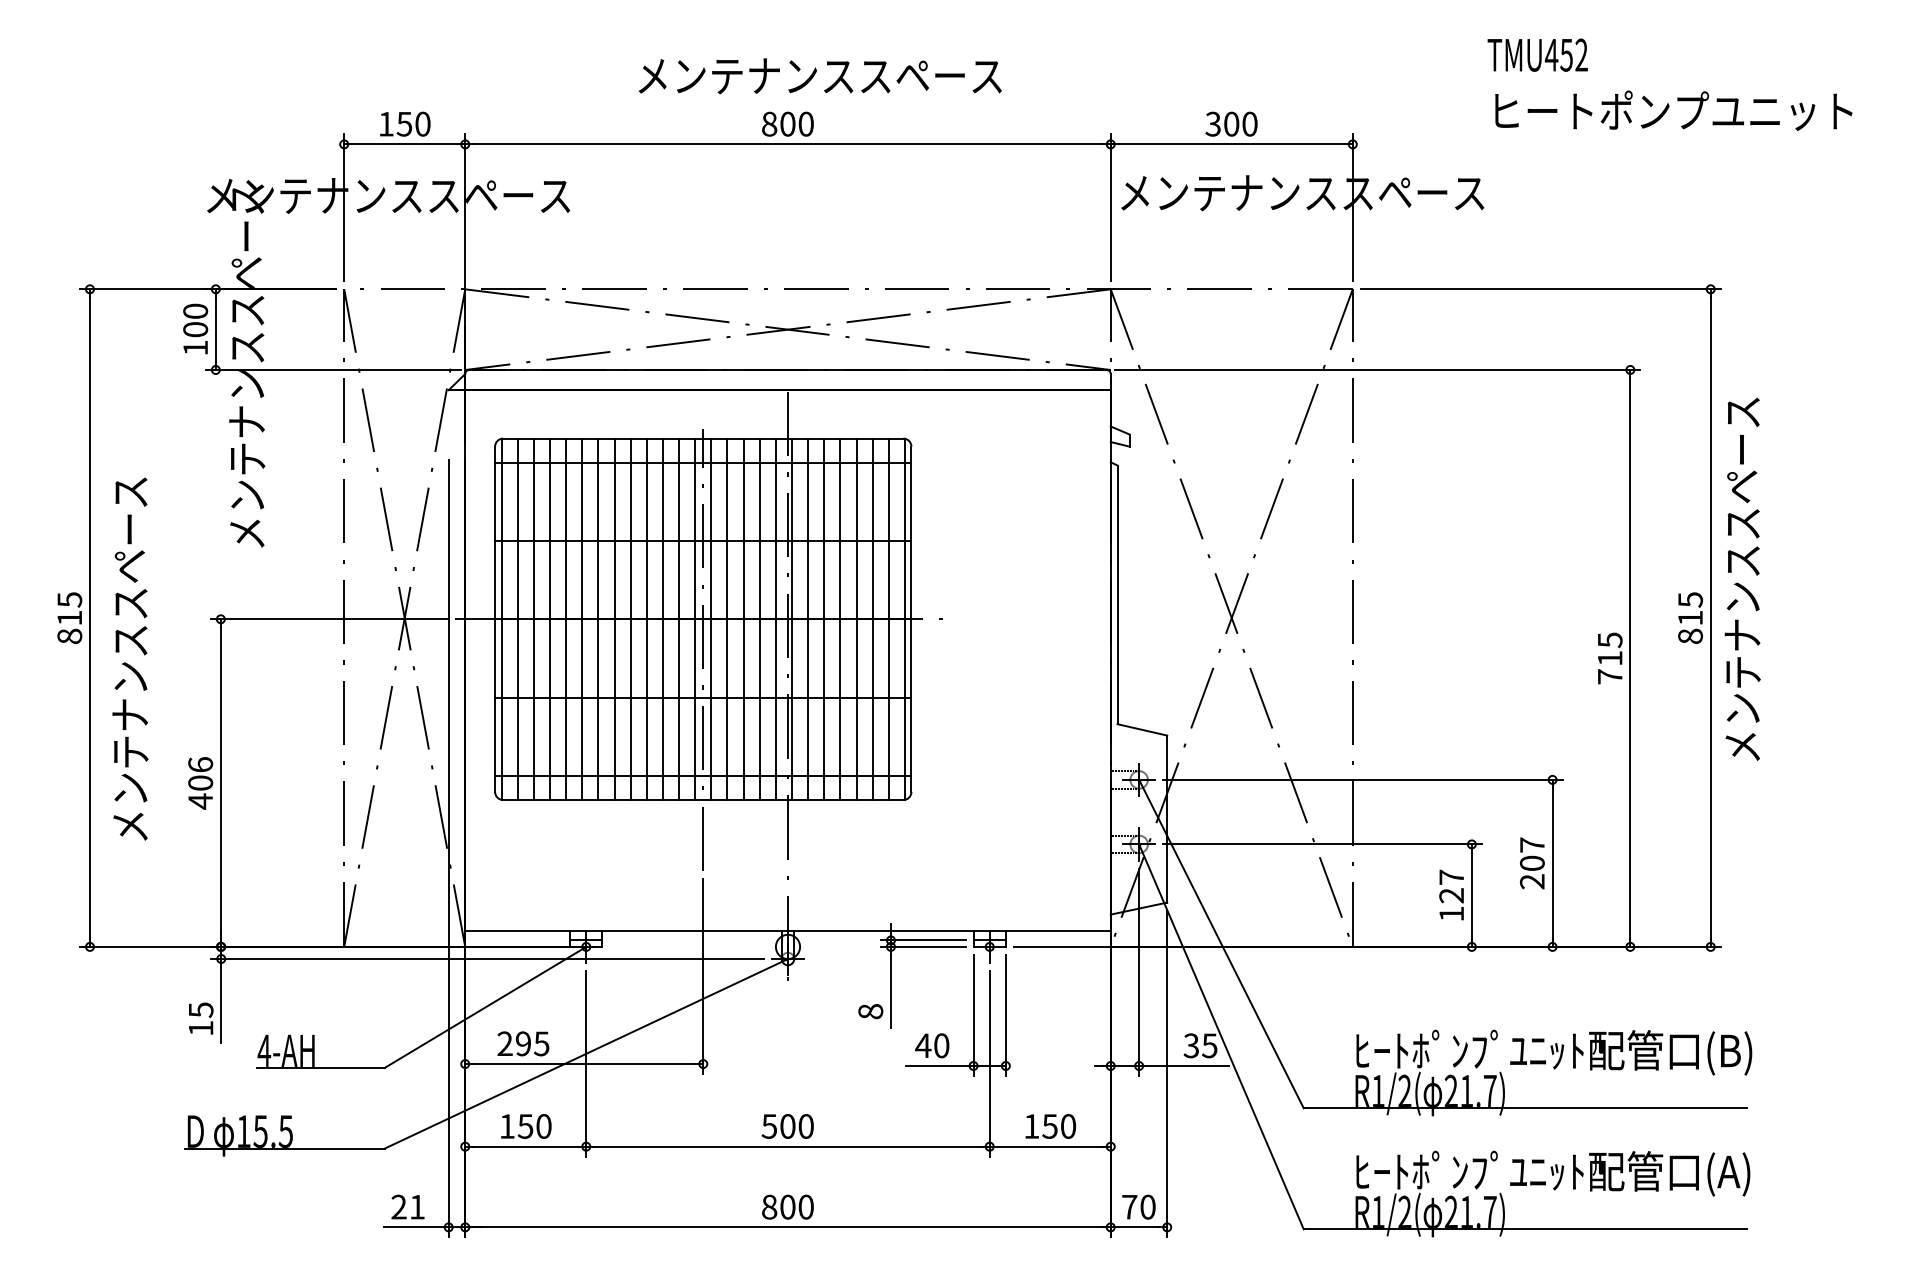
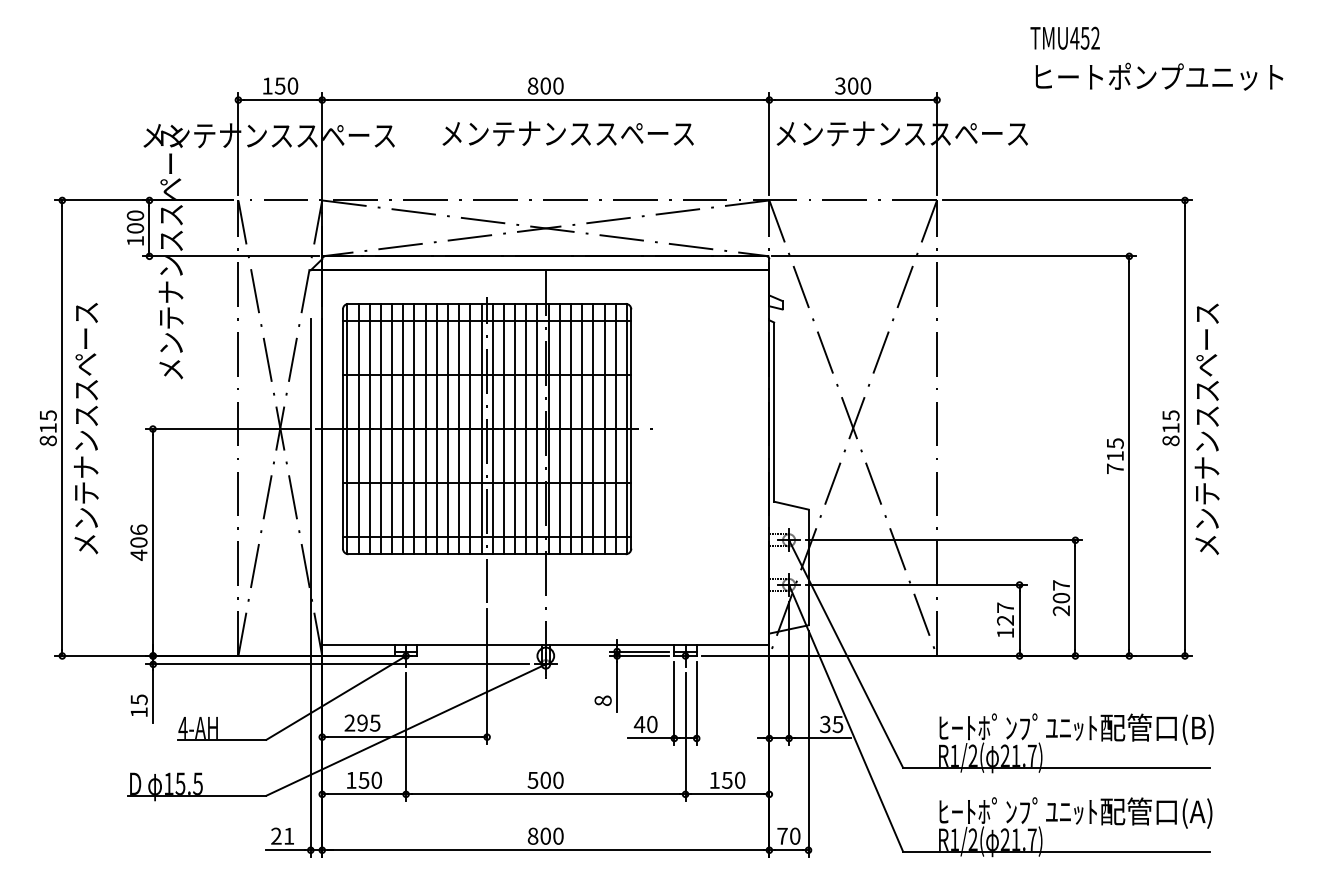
text: (819, 75) -> (567, 133), moved
text: (1741, 578) -> (1206, 428), moved
text: (130, 658) -> (86, 428), moved

